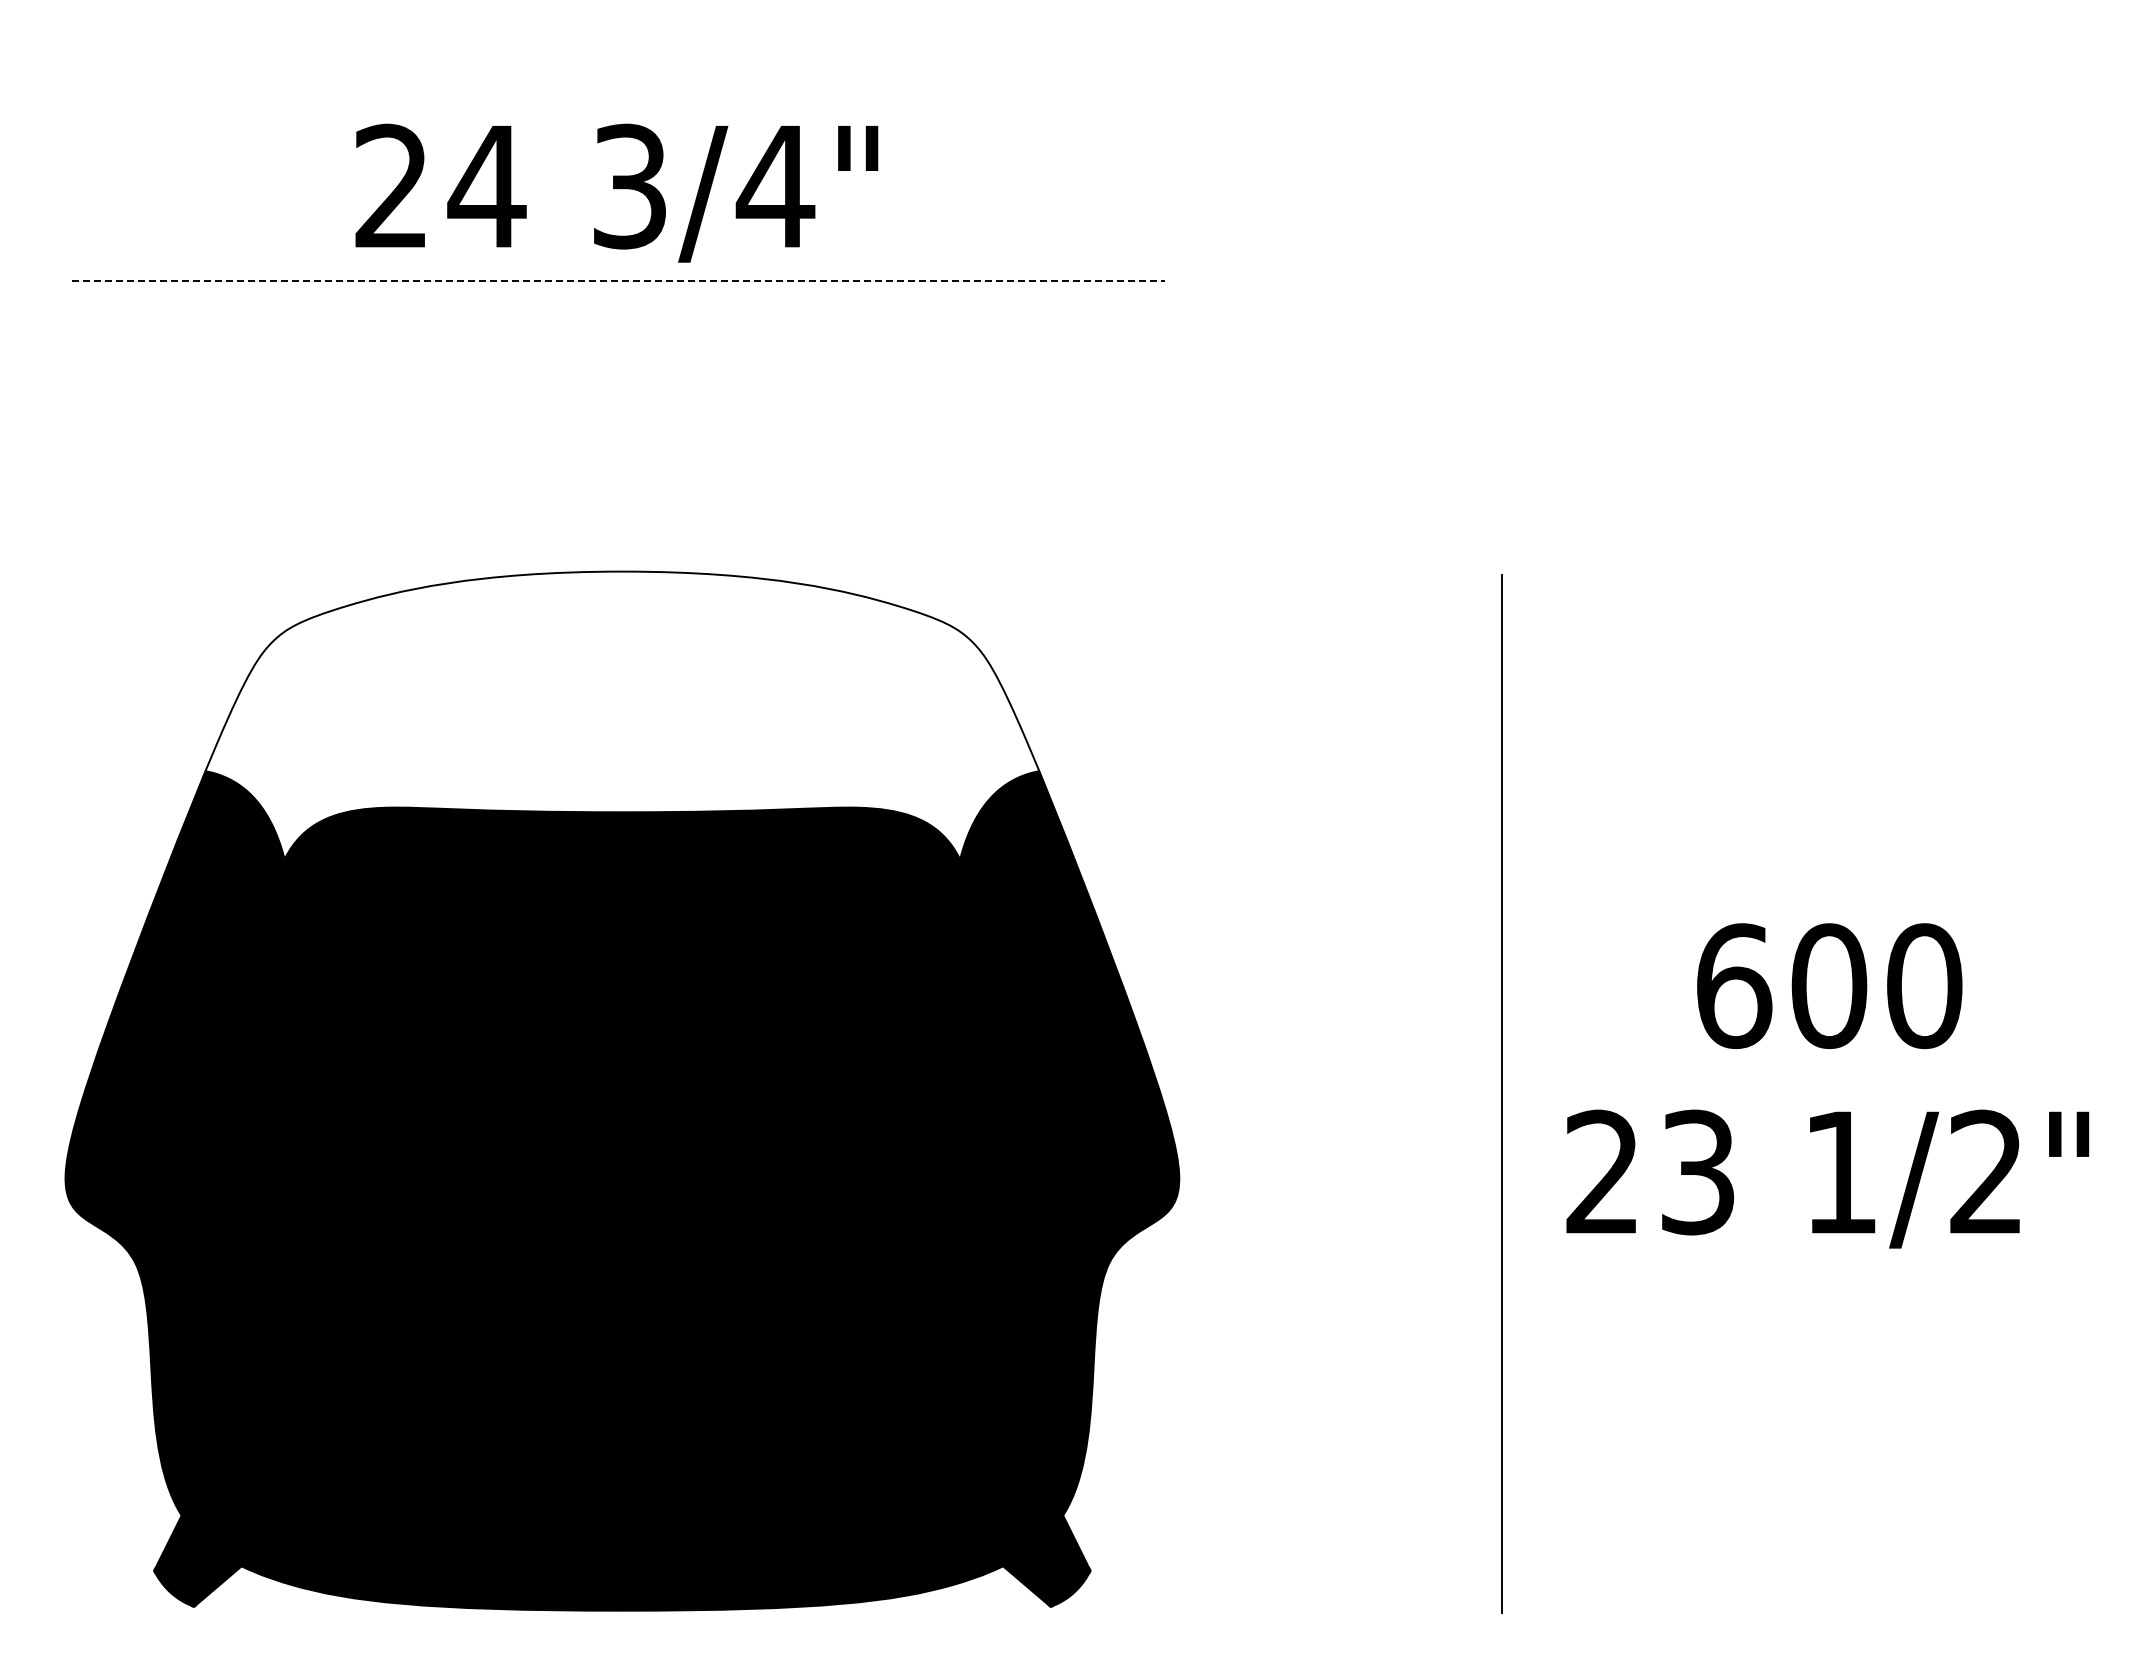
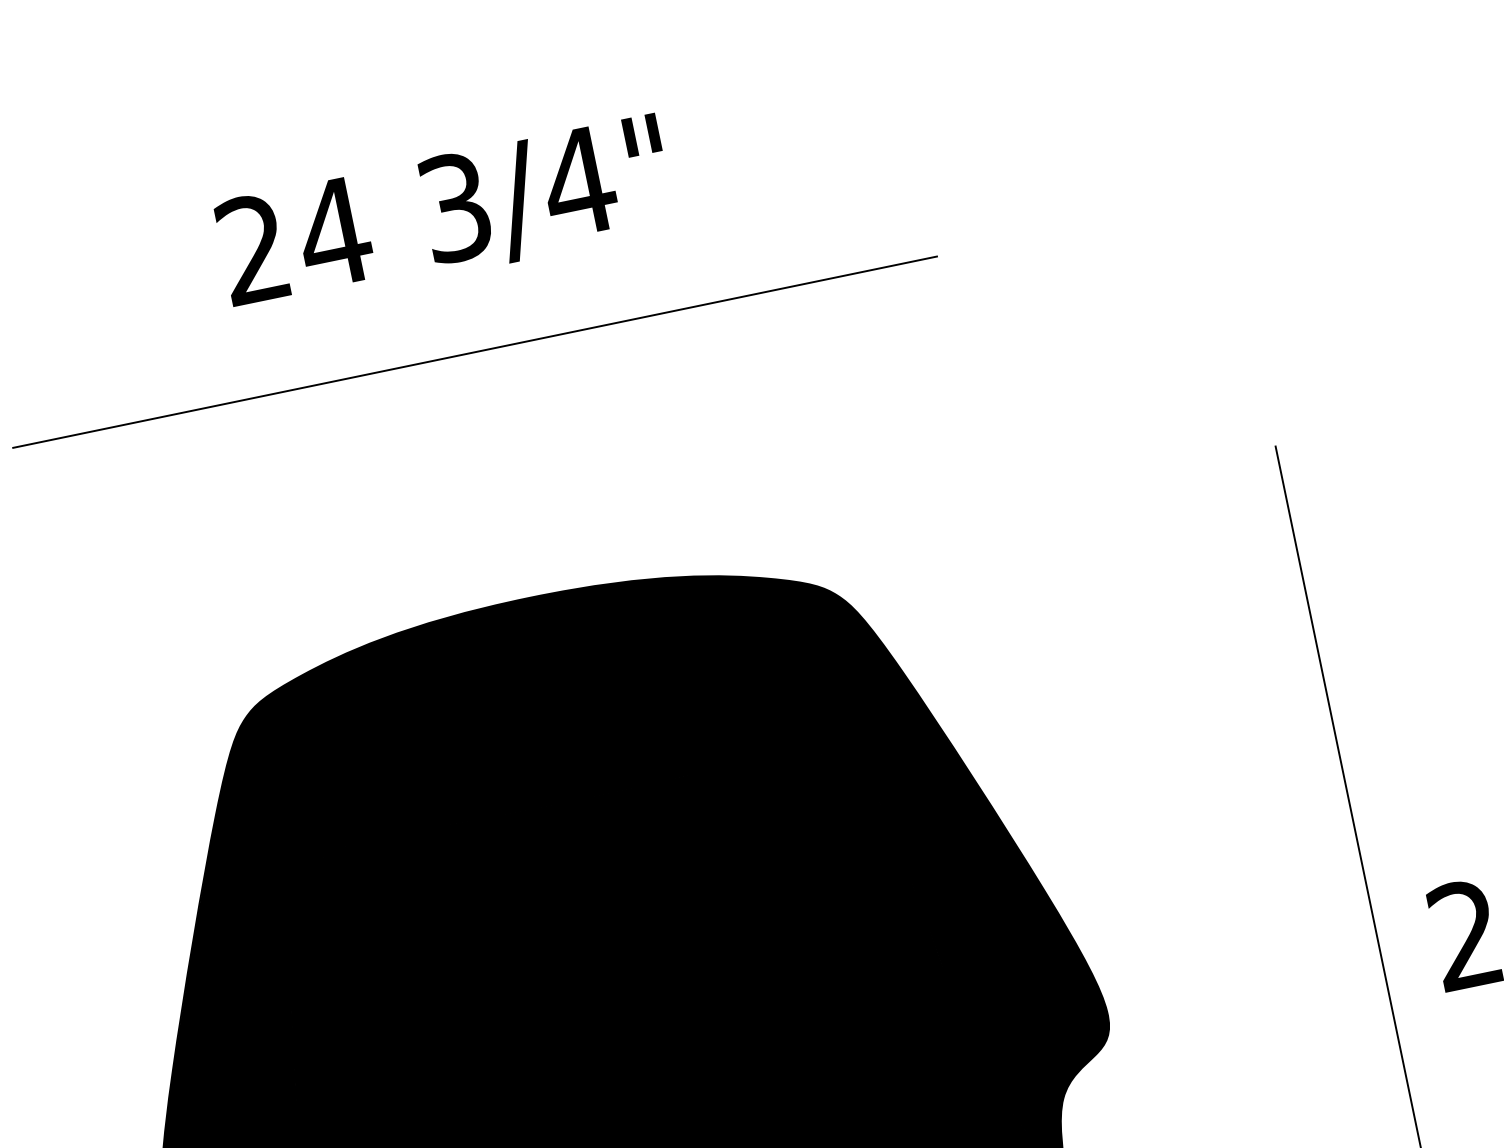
text: (616, 192) -> (444, 214), moved
line: (619, 280) -> (475, 351), dashed -> solid
fill: (622, 715) -> (554, 719), added

